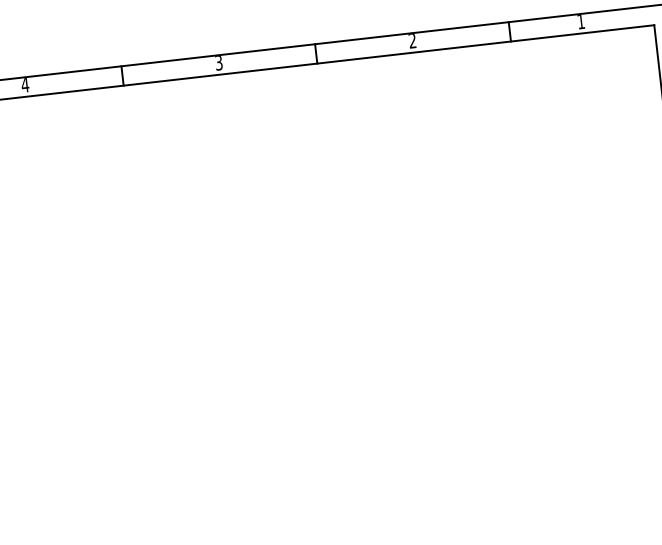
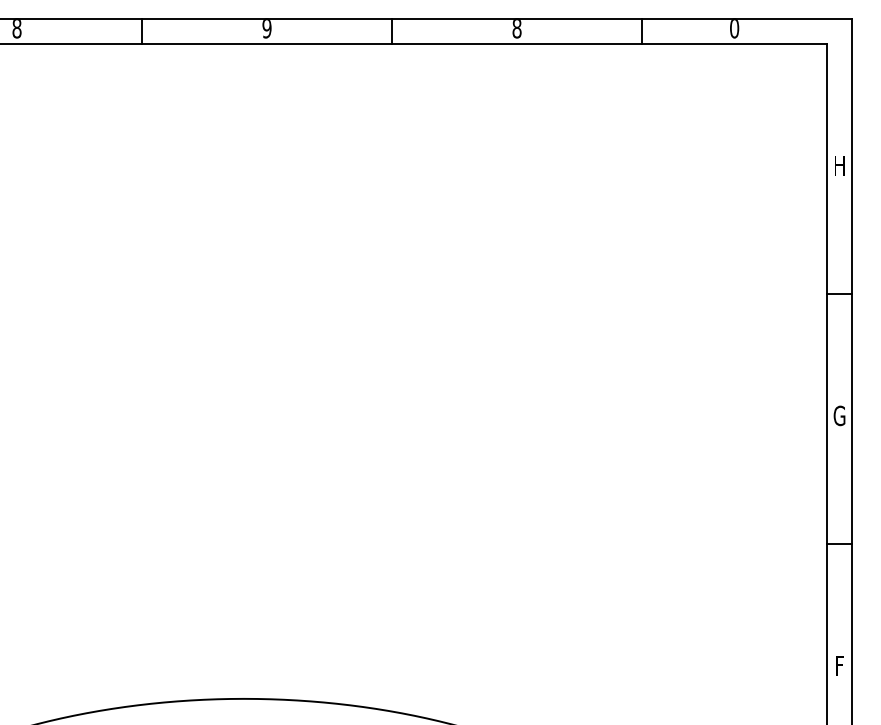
text: (581, 22) -> (734, 29), 1 -> 0
text: (412, 41) -> (516, 29), 2 -> 8
text: (218, 63) -> (266, 29), 3 -> 9
text: (24, 85) -> (16, 29), 4 -> 8

